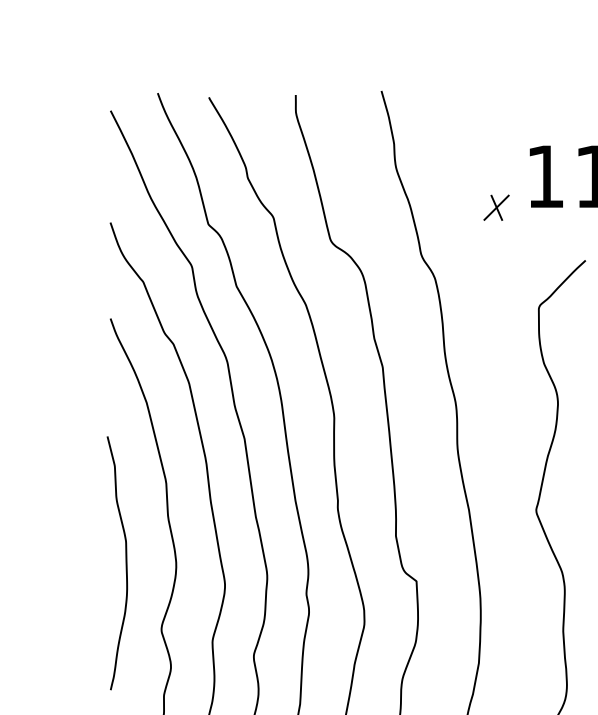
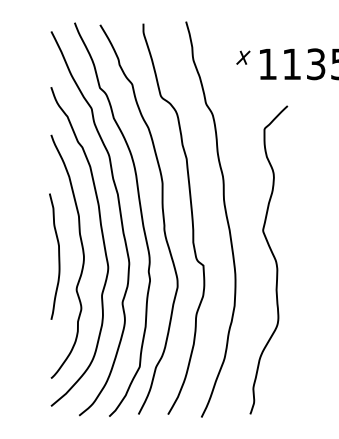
part: (496, 207) -> (243, 57), moved

